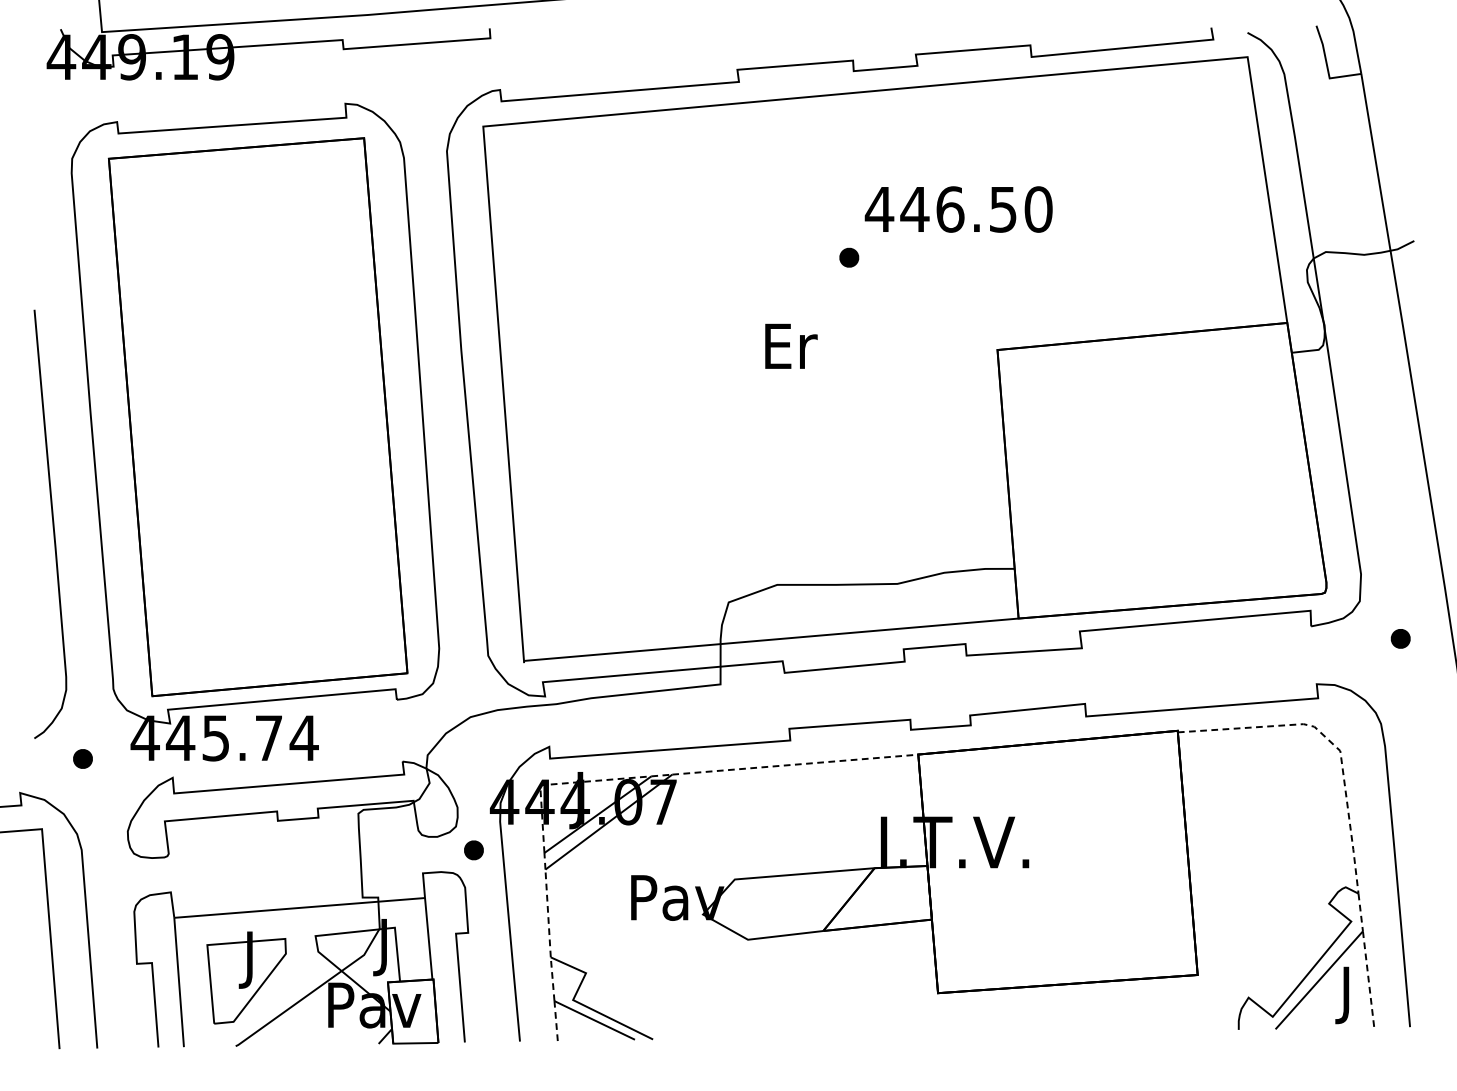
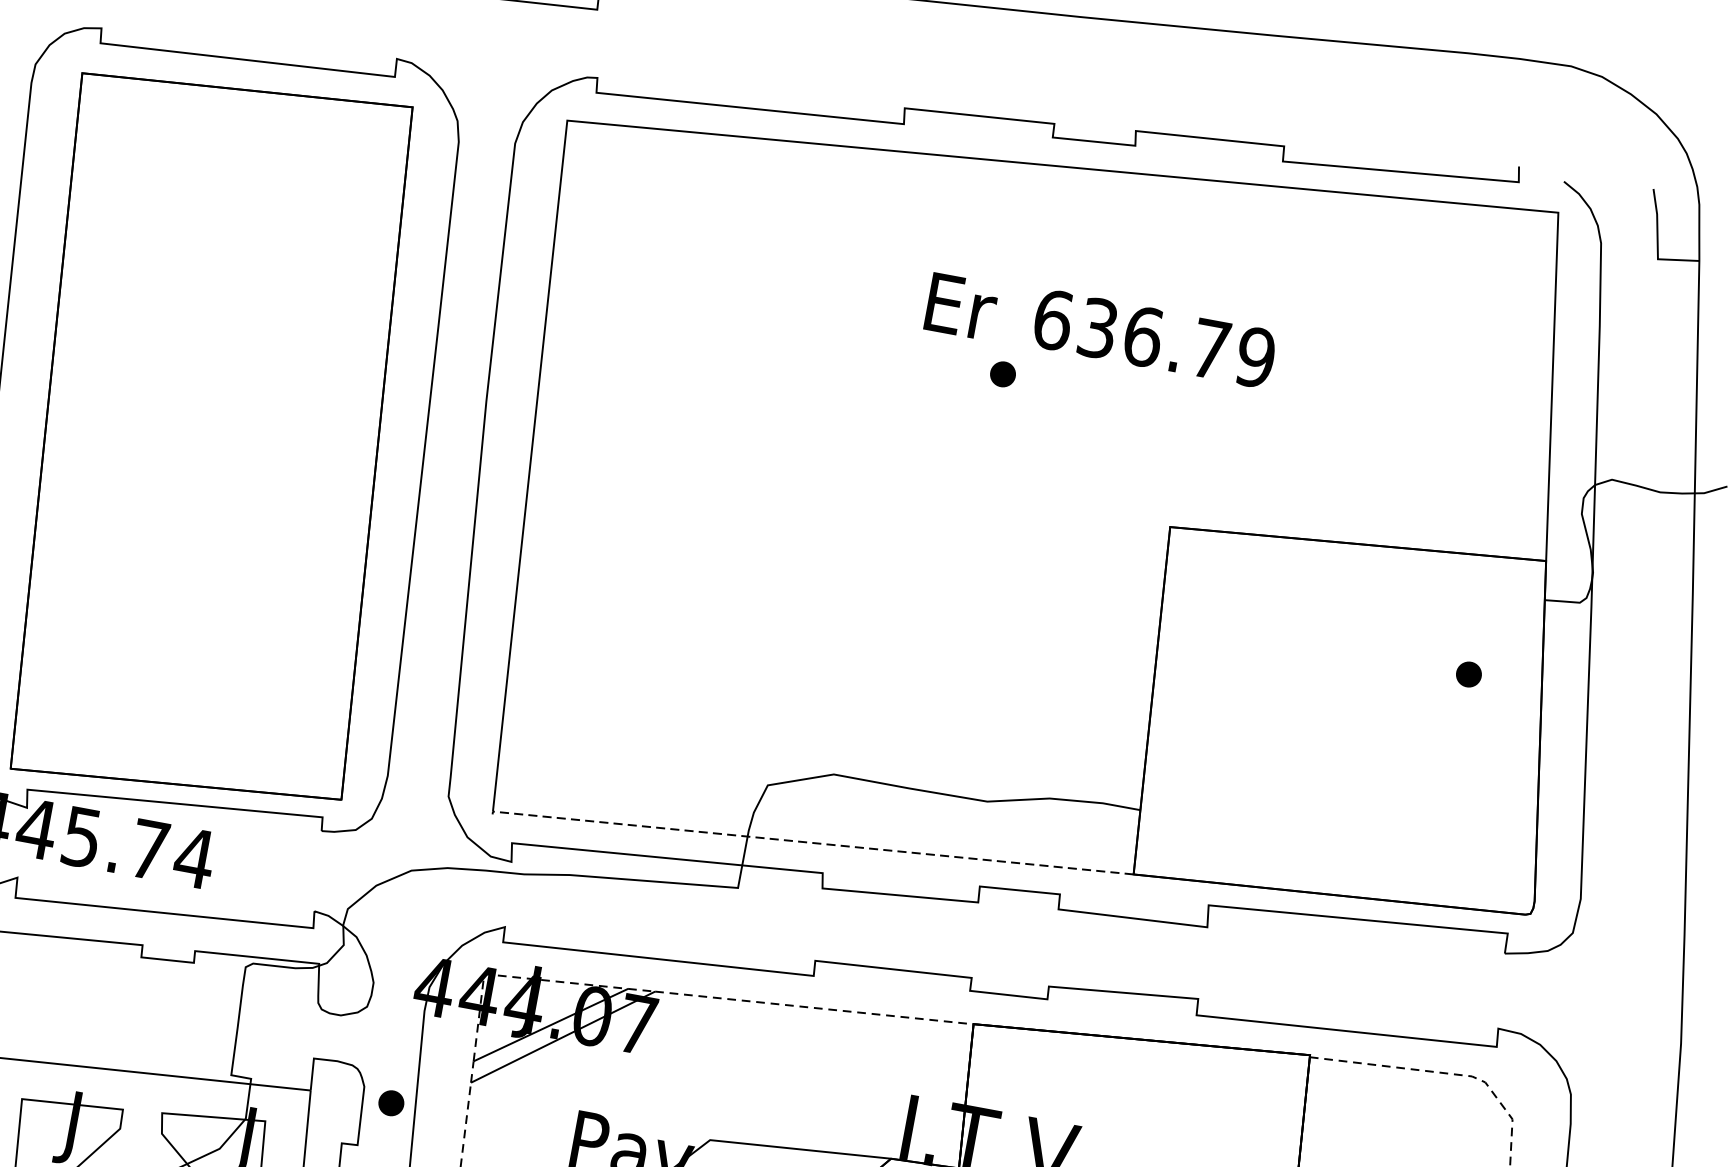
text: (958, 209) -> (1153, 338), 446.50 -> 636.79
text: (791, 345) -> (961, 305), moved
part: (1400, 638) -> (1468, 674), moved
line: (770, 639) -> (812, 842), solid -> dashed
part: (473, 850) -> (390, 1103), moved

